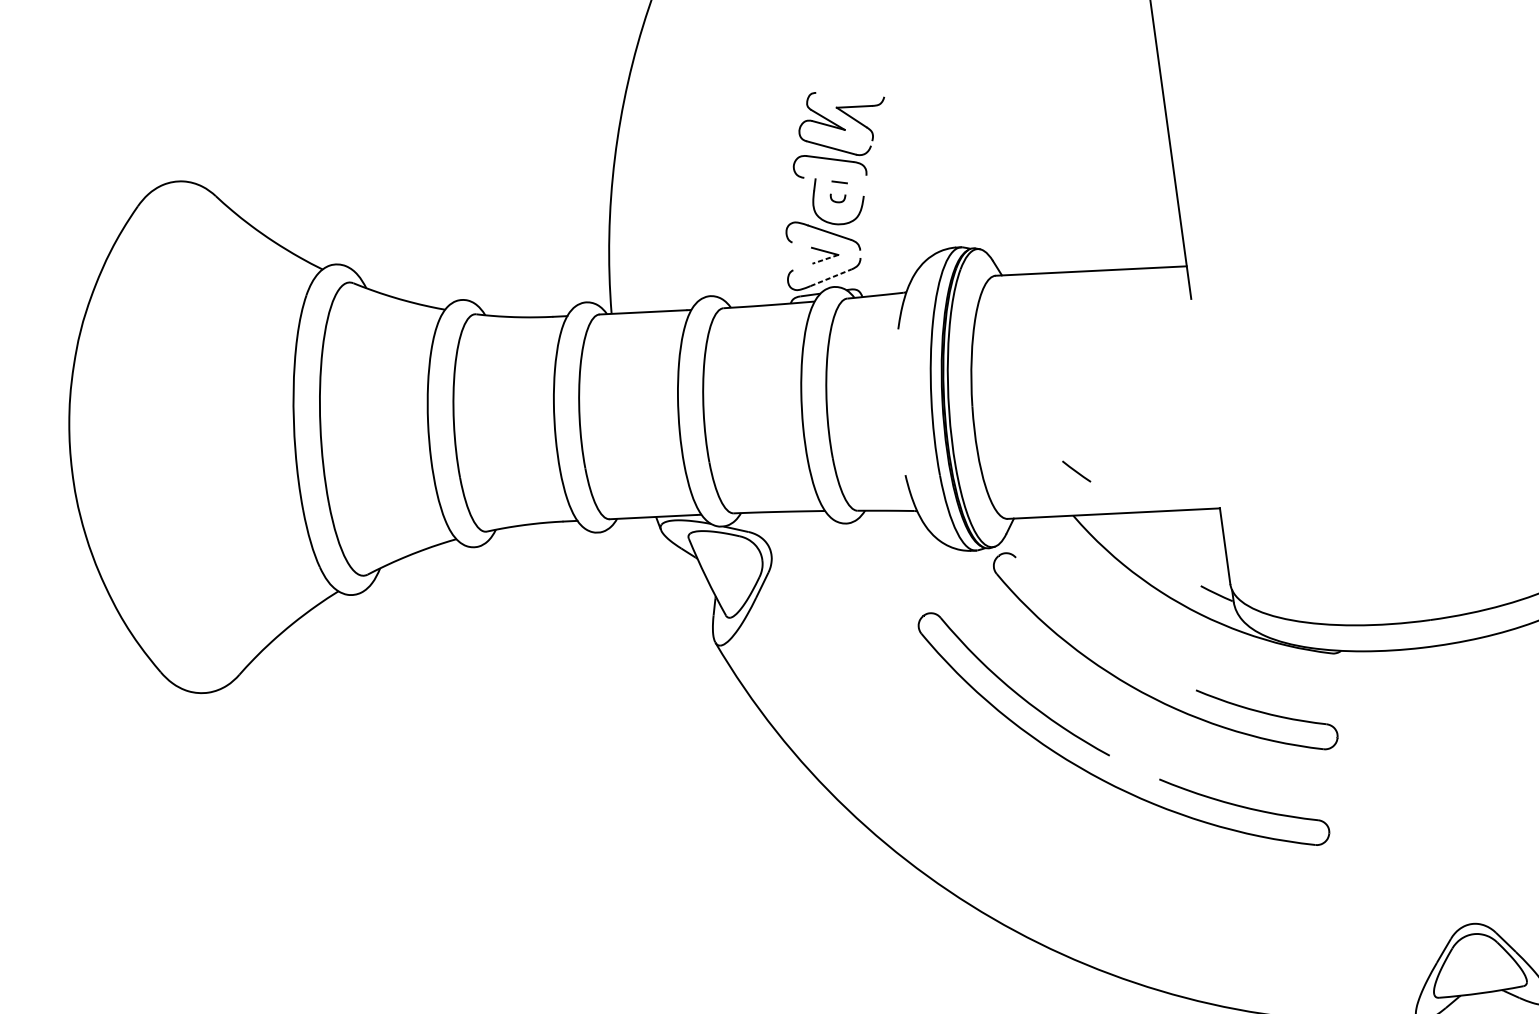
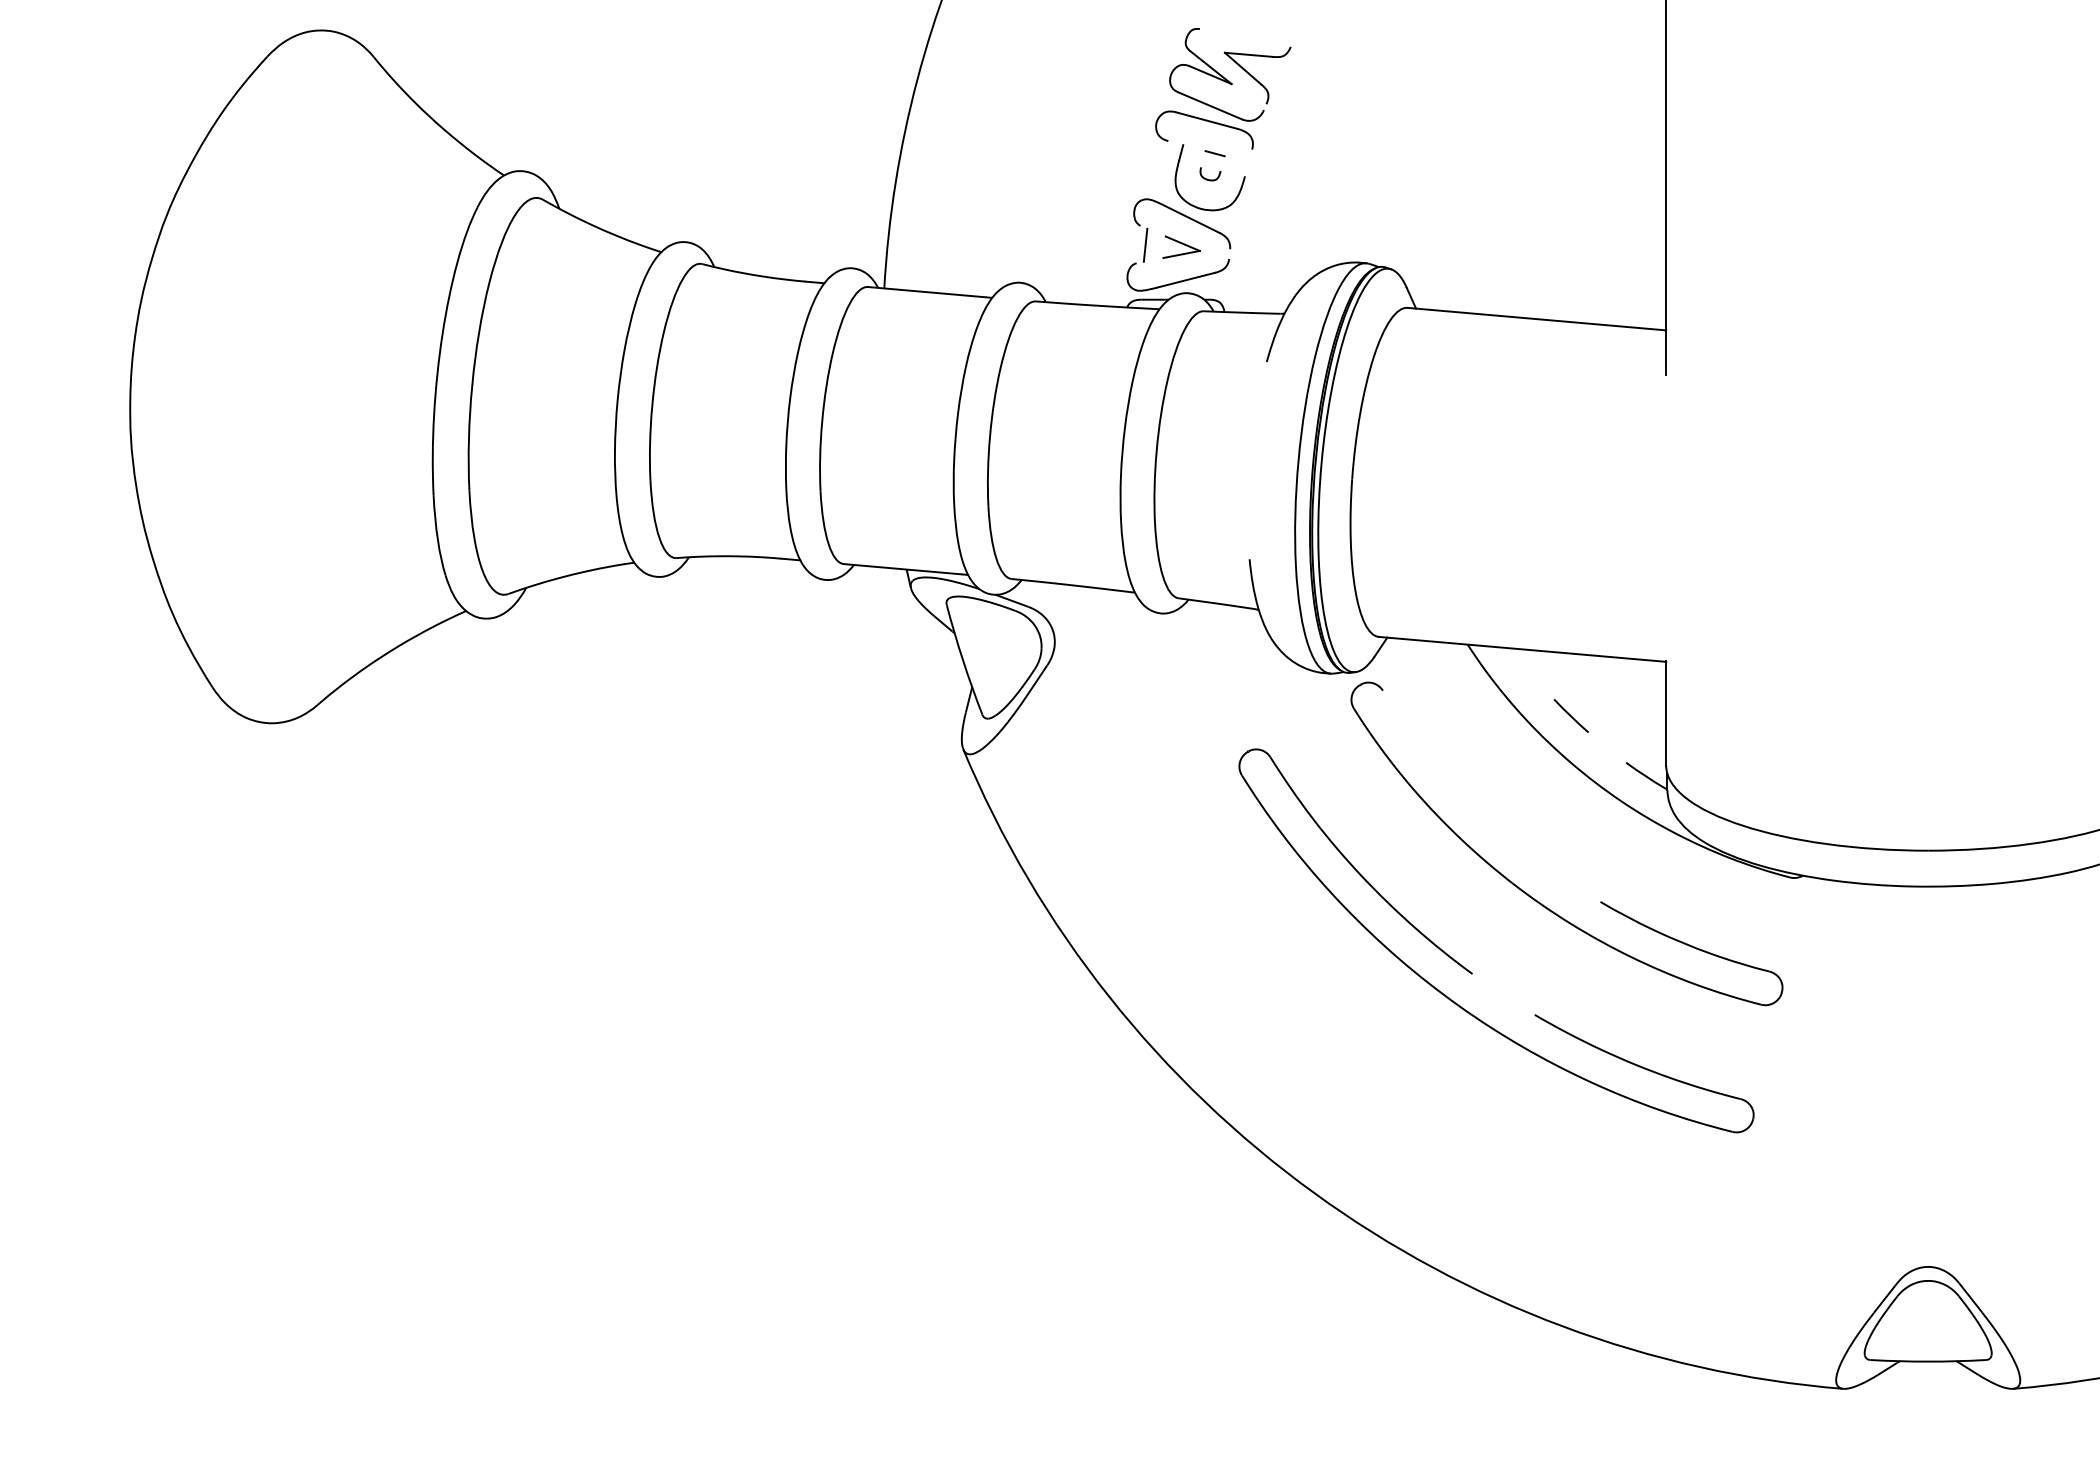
line: (797, 255) -> (1145, 244), added
line: (825, 259) -> (1181, 254), dashed -> solid
line: (831, 277) -> (1186, 280), dashed -> solid
line: (1075, 471) -> (1570, 715), moved

